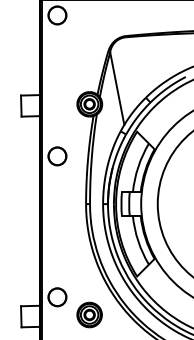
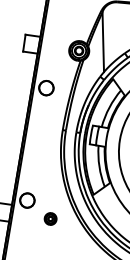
part: (89, 314) -> (50, 218), size x0.6

